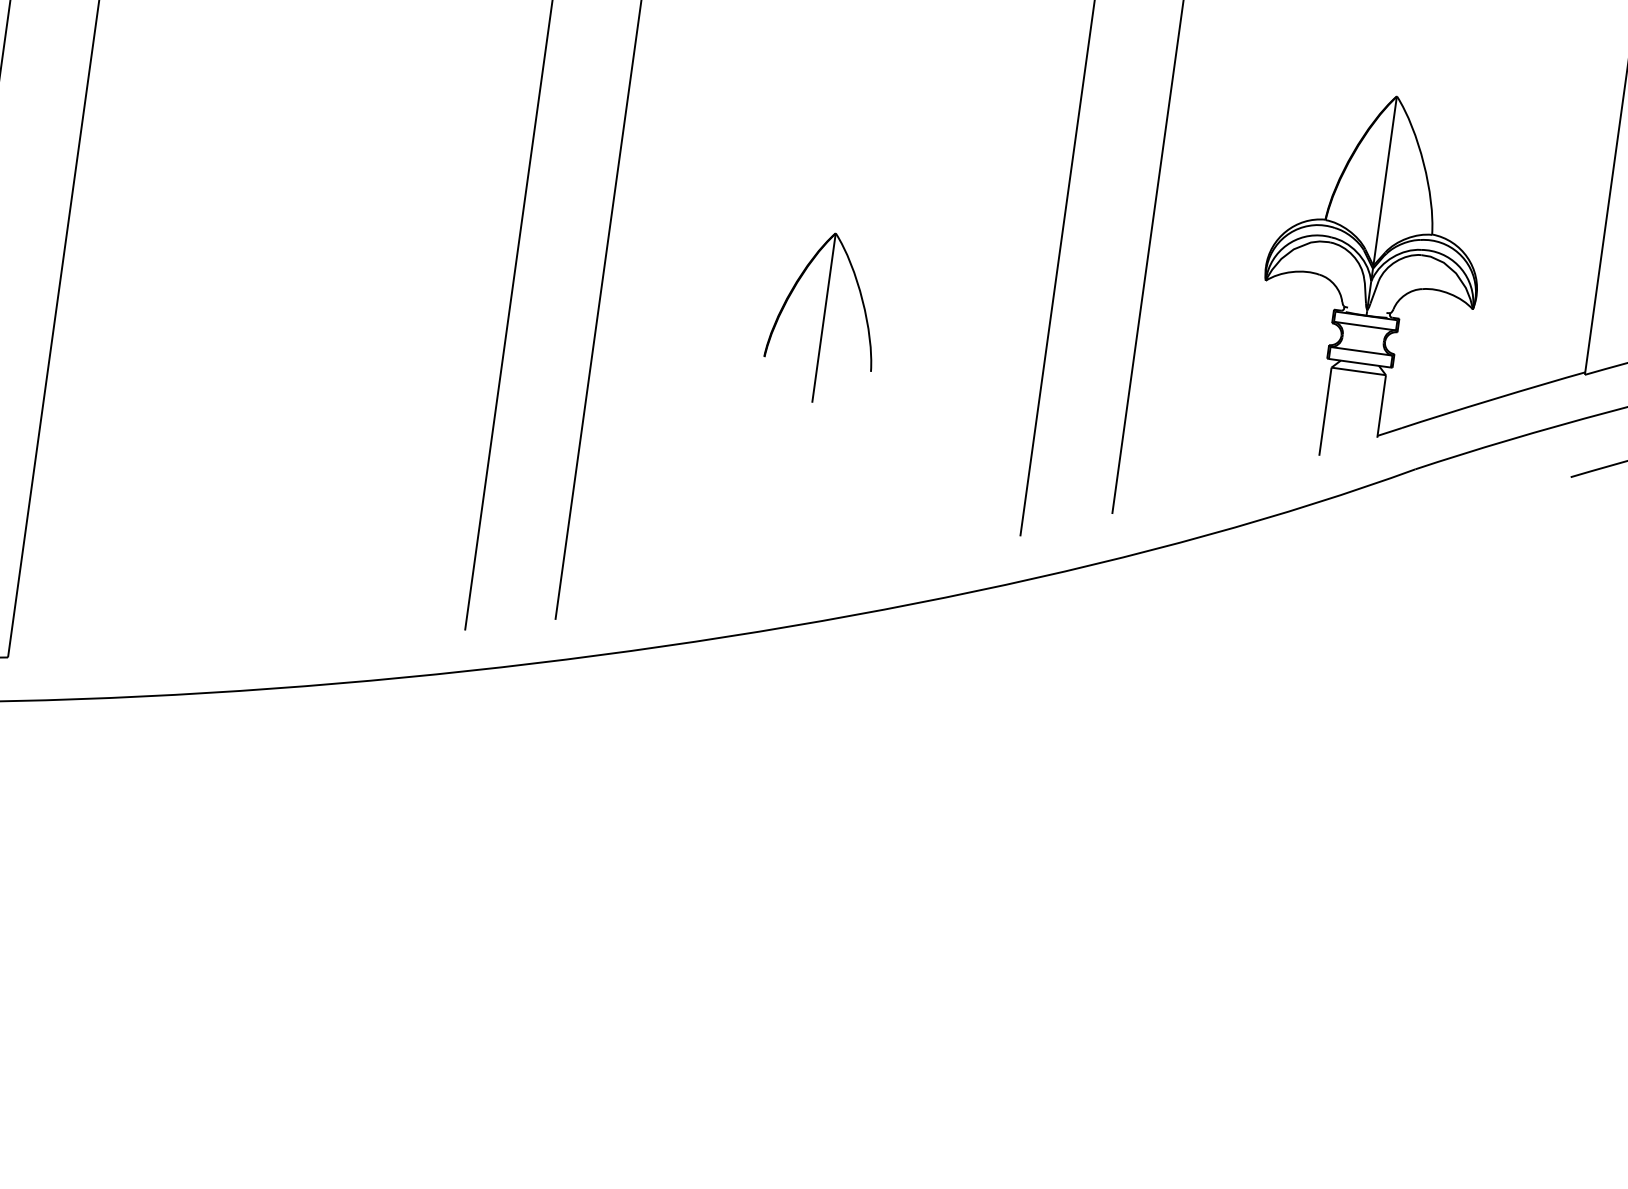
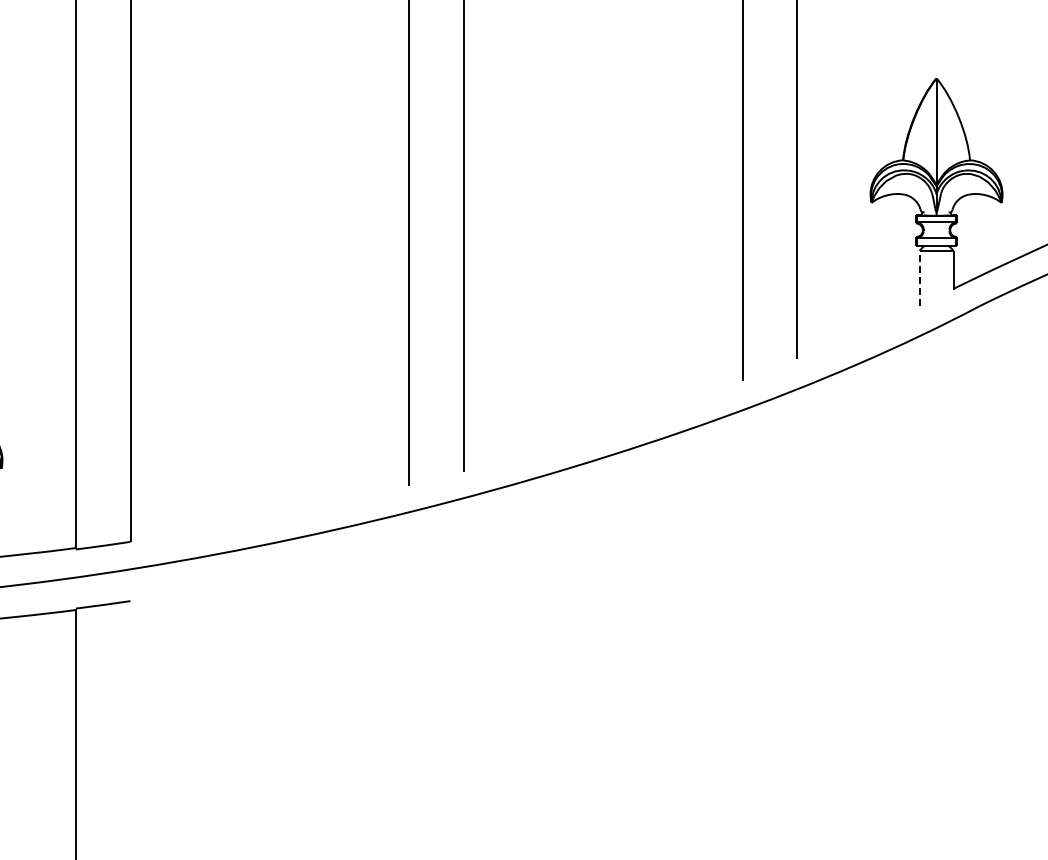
part: (824, 317) -> (603, 263), removed
line: (1325, 411) -> (919, 278), solid -> dashed

